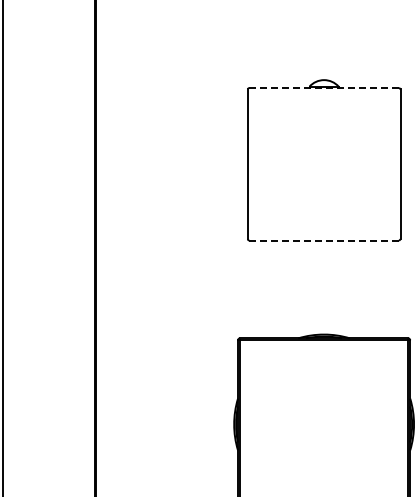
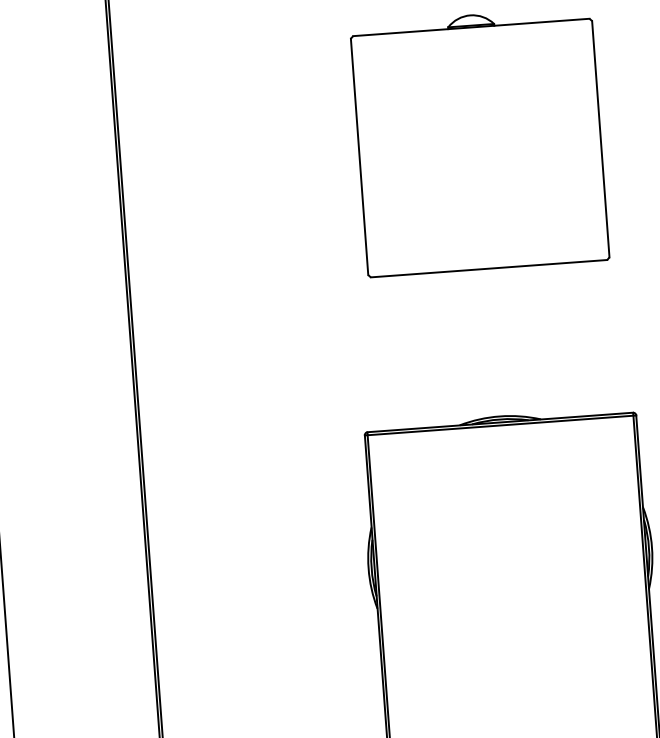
line: (324, 87) -> (471, 26), dashed -> solid
line: (324, 240) -> (489, 268), dashed -> solid

